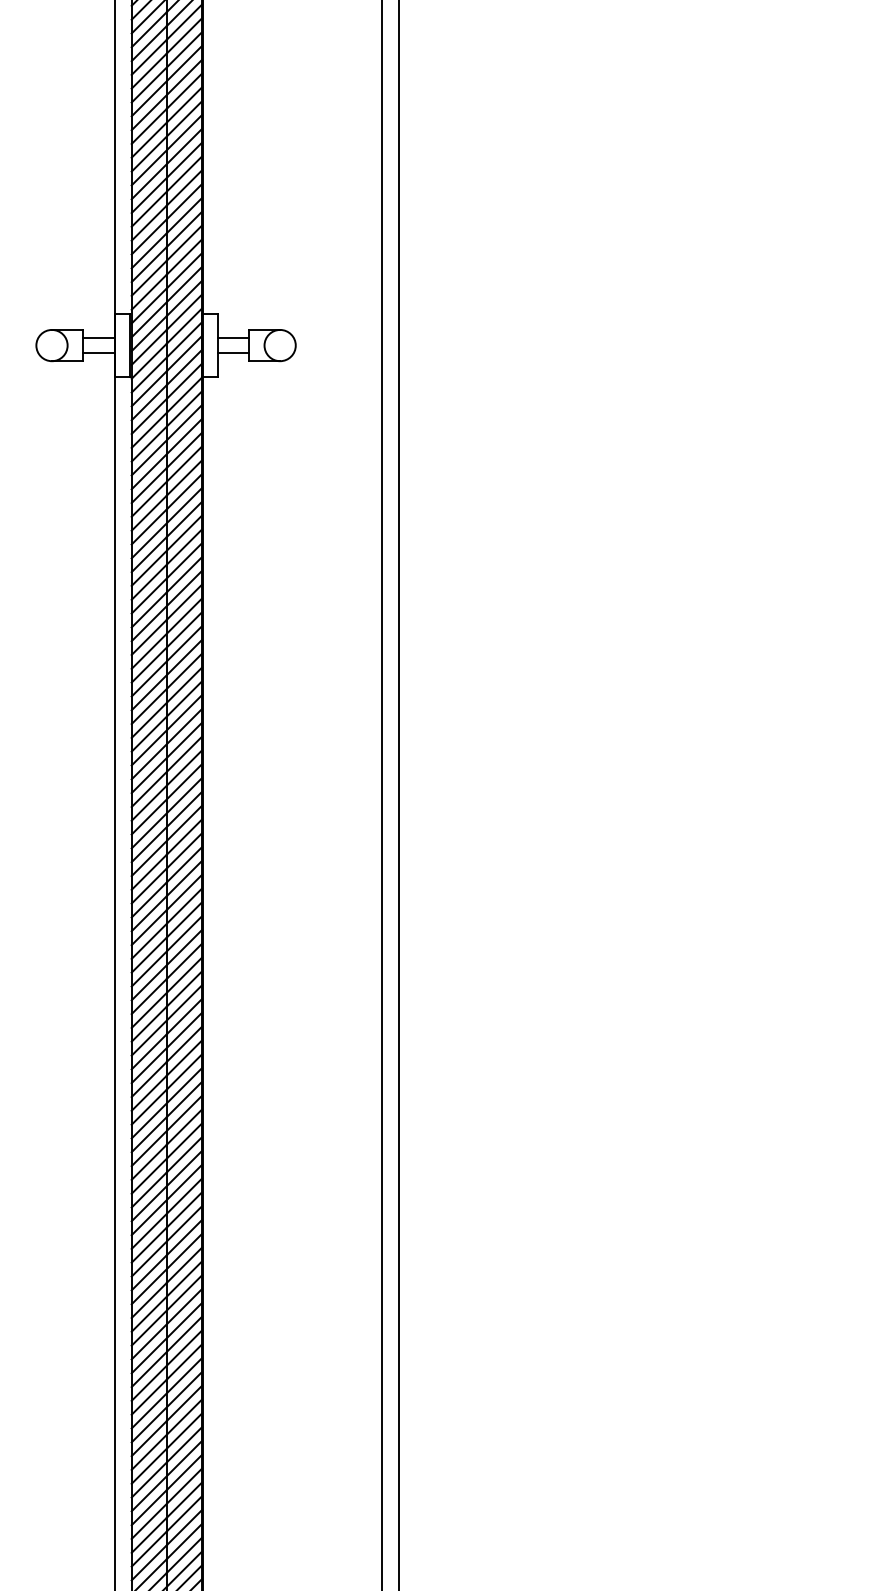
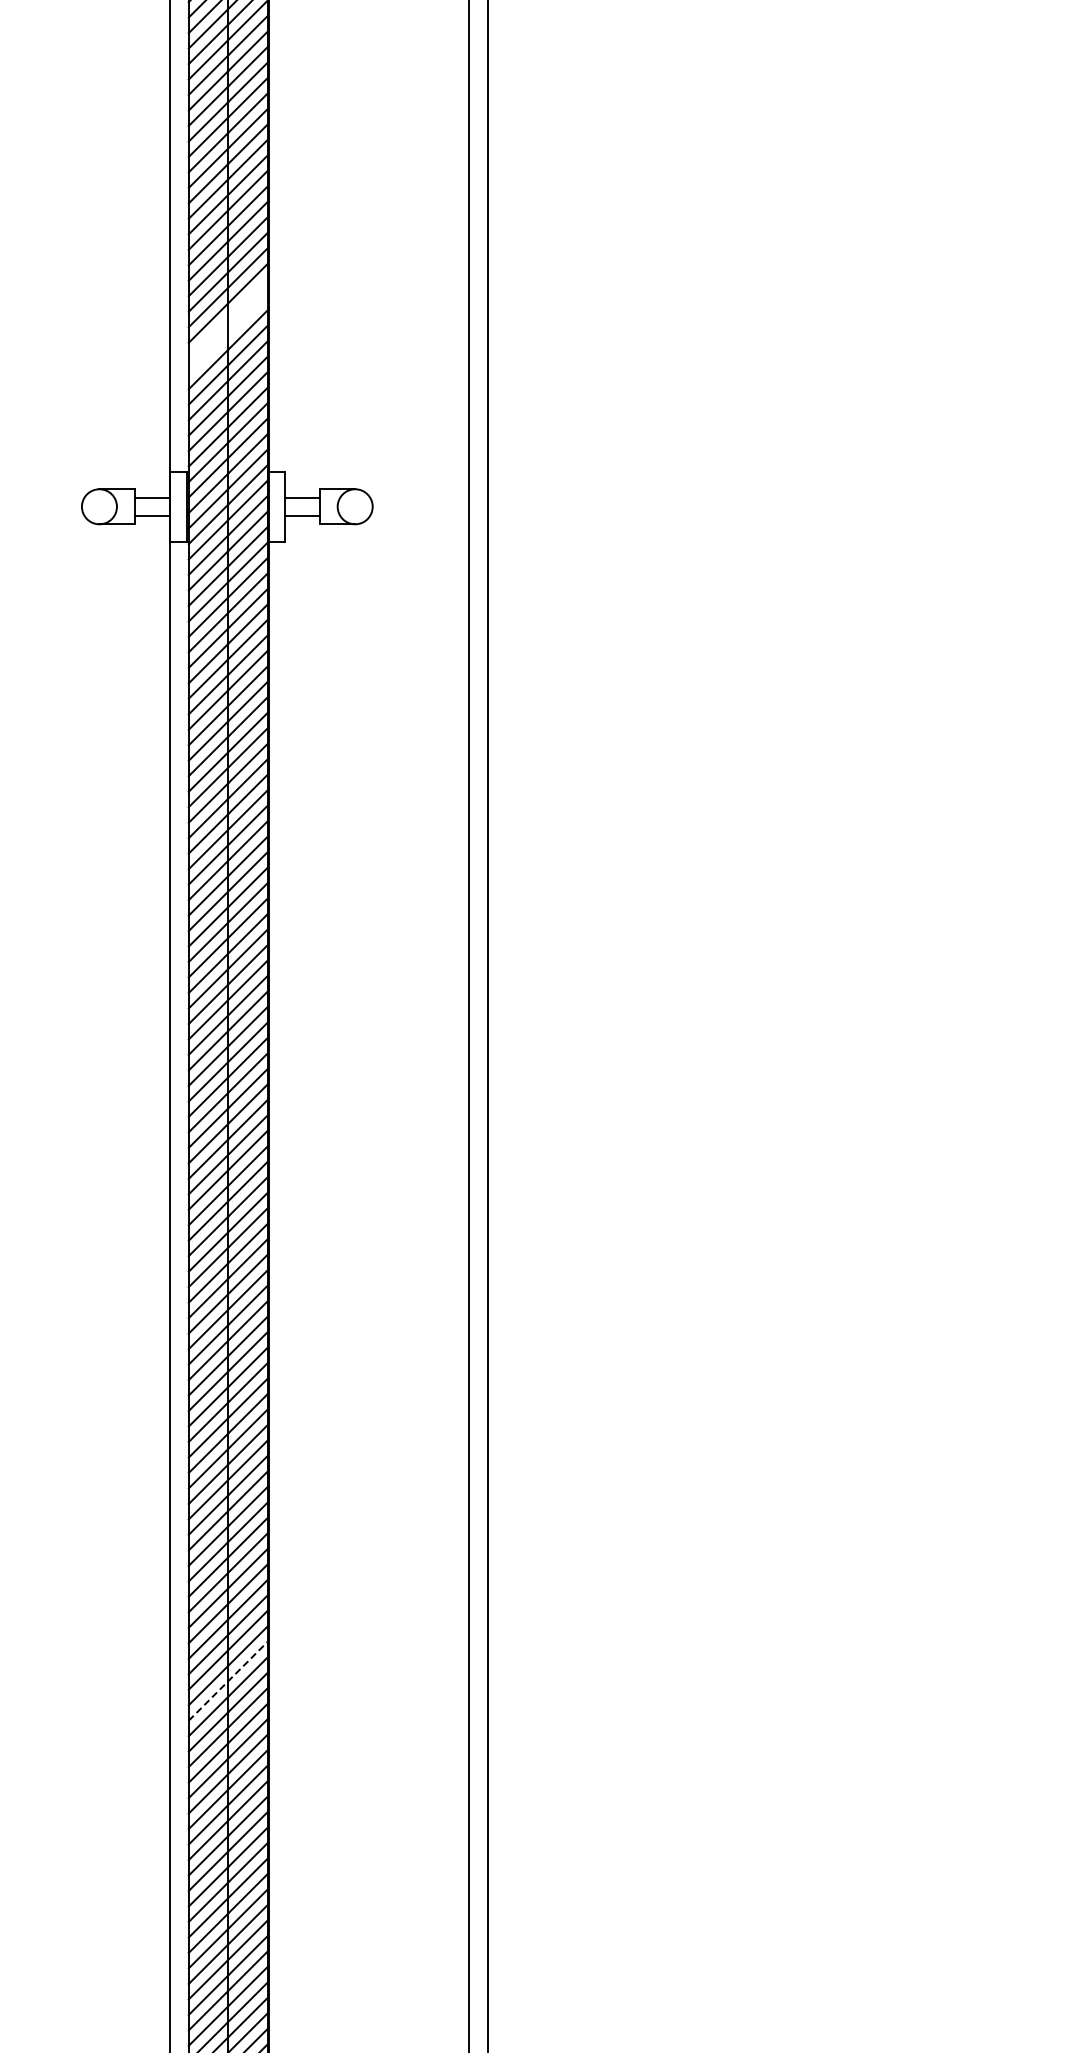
line: (166, 177) -> (227, 318), removed
line: (166, 190) -> (227, 333), removed
line: (167, 1393) -> (228, 1681), solid -> dashed

